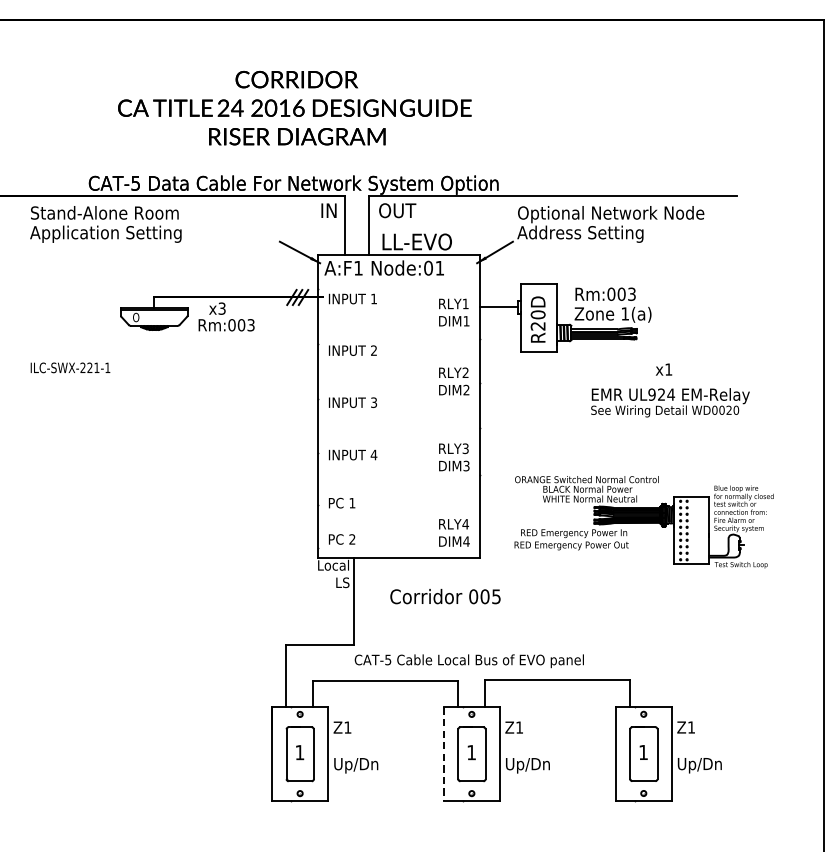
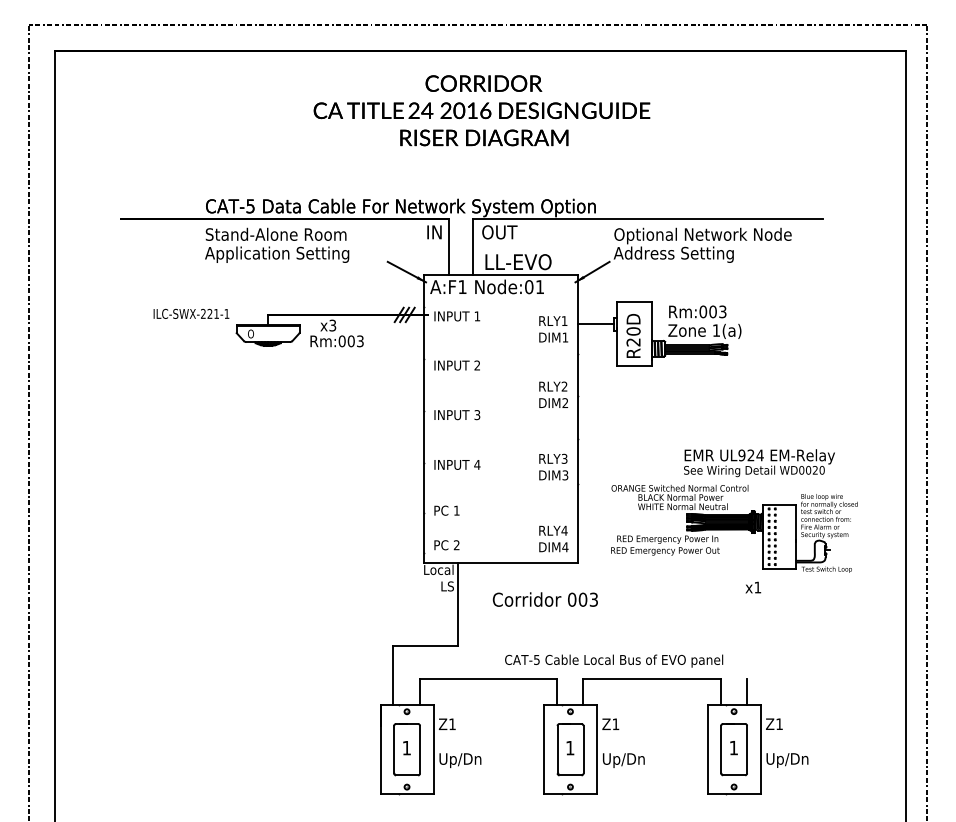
text: (294, 107) -> (481, 110), moved
text: (106, 223) -> (277, 244), moved
text: (70, 367) -> (191, 313), moved
text: (664, 369) -> (753, 587), moved
text: (670, 403) -> (759, 463), moved
text: (496, 595) -> (593, 598), 005 -> 003
text: (469, 660) -> (614, 660), moved
line: (656, 693) -> (746, 691), added
line: (443, 754) -> (543, 749), dashed -> solid

